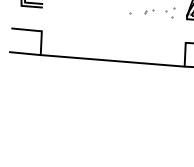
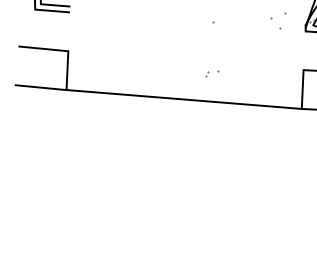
part: (149, 11) -> (213, 72), moved

